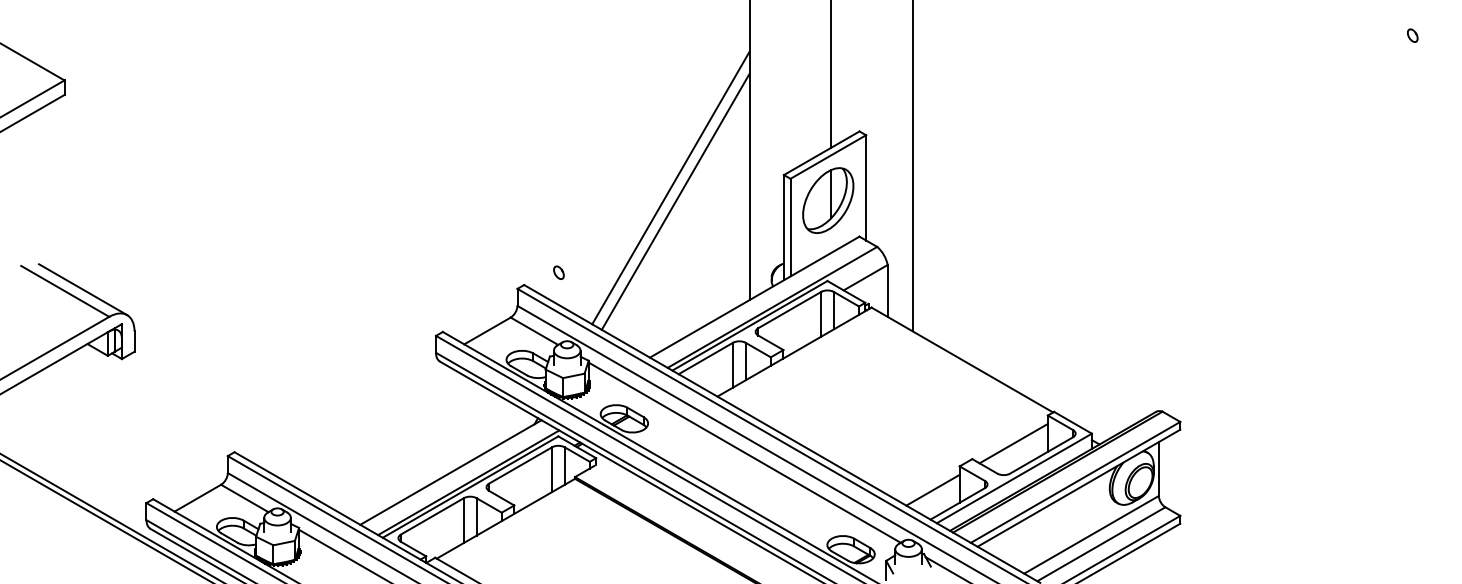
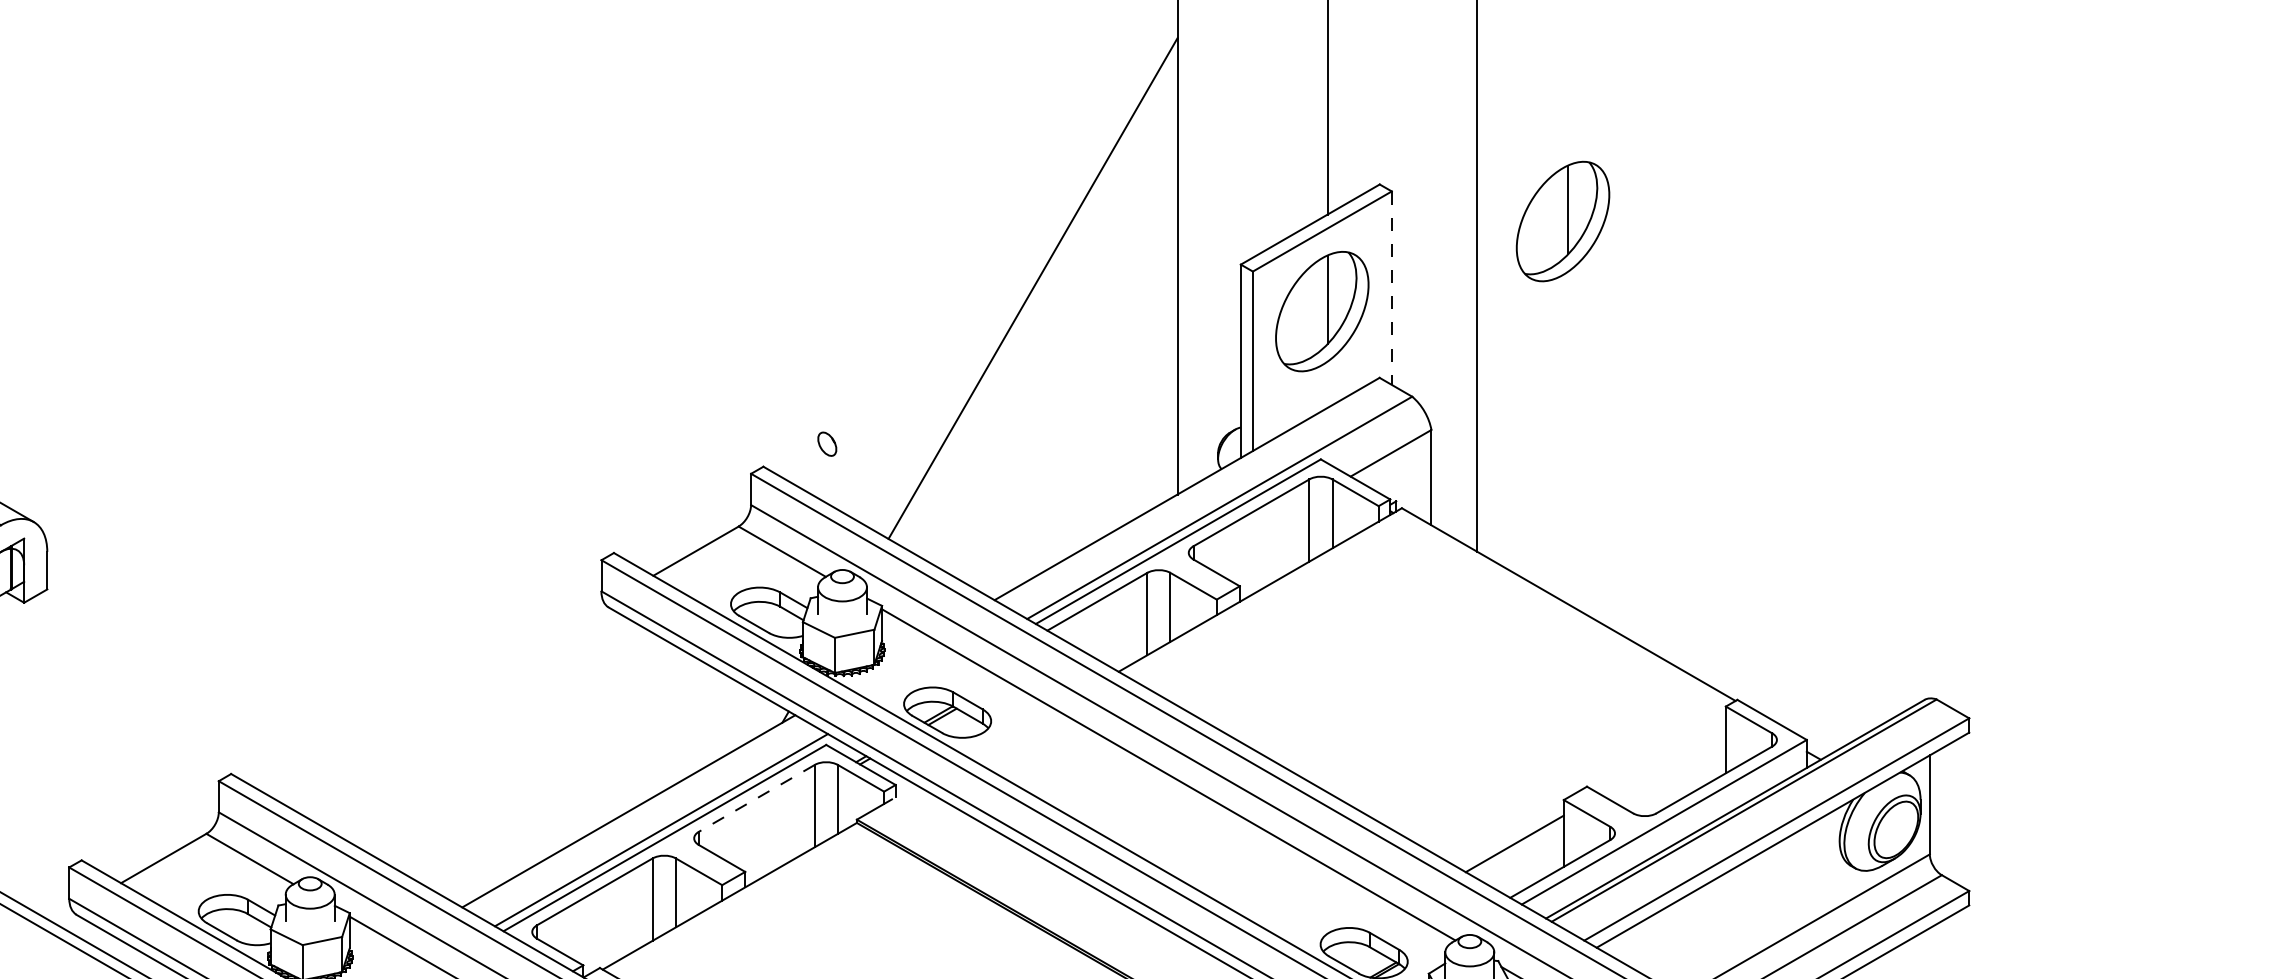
part: (959, 151) -> (1563, 221), added
line: (866, 187) -> (1392, 287), solid -> dashed
line: (675, 201) -> (1041, 313), removed
line: (1013, 443) -> (1662, 757), removed
line: (520, 465) -> (756, 798), solid -> dashed

